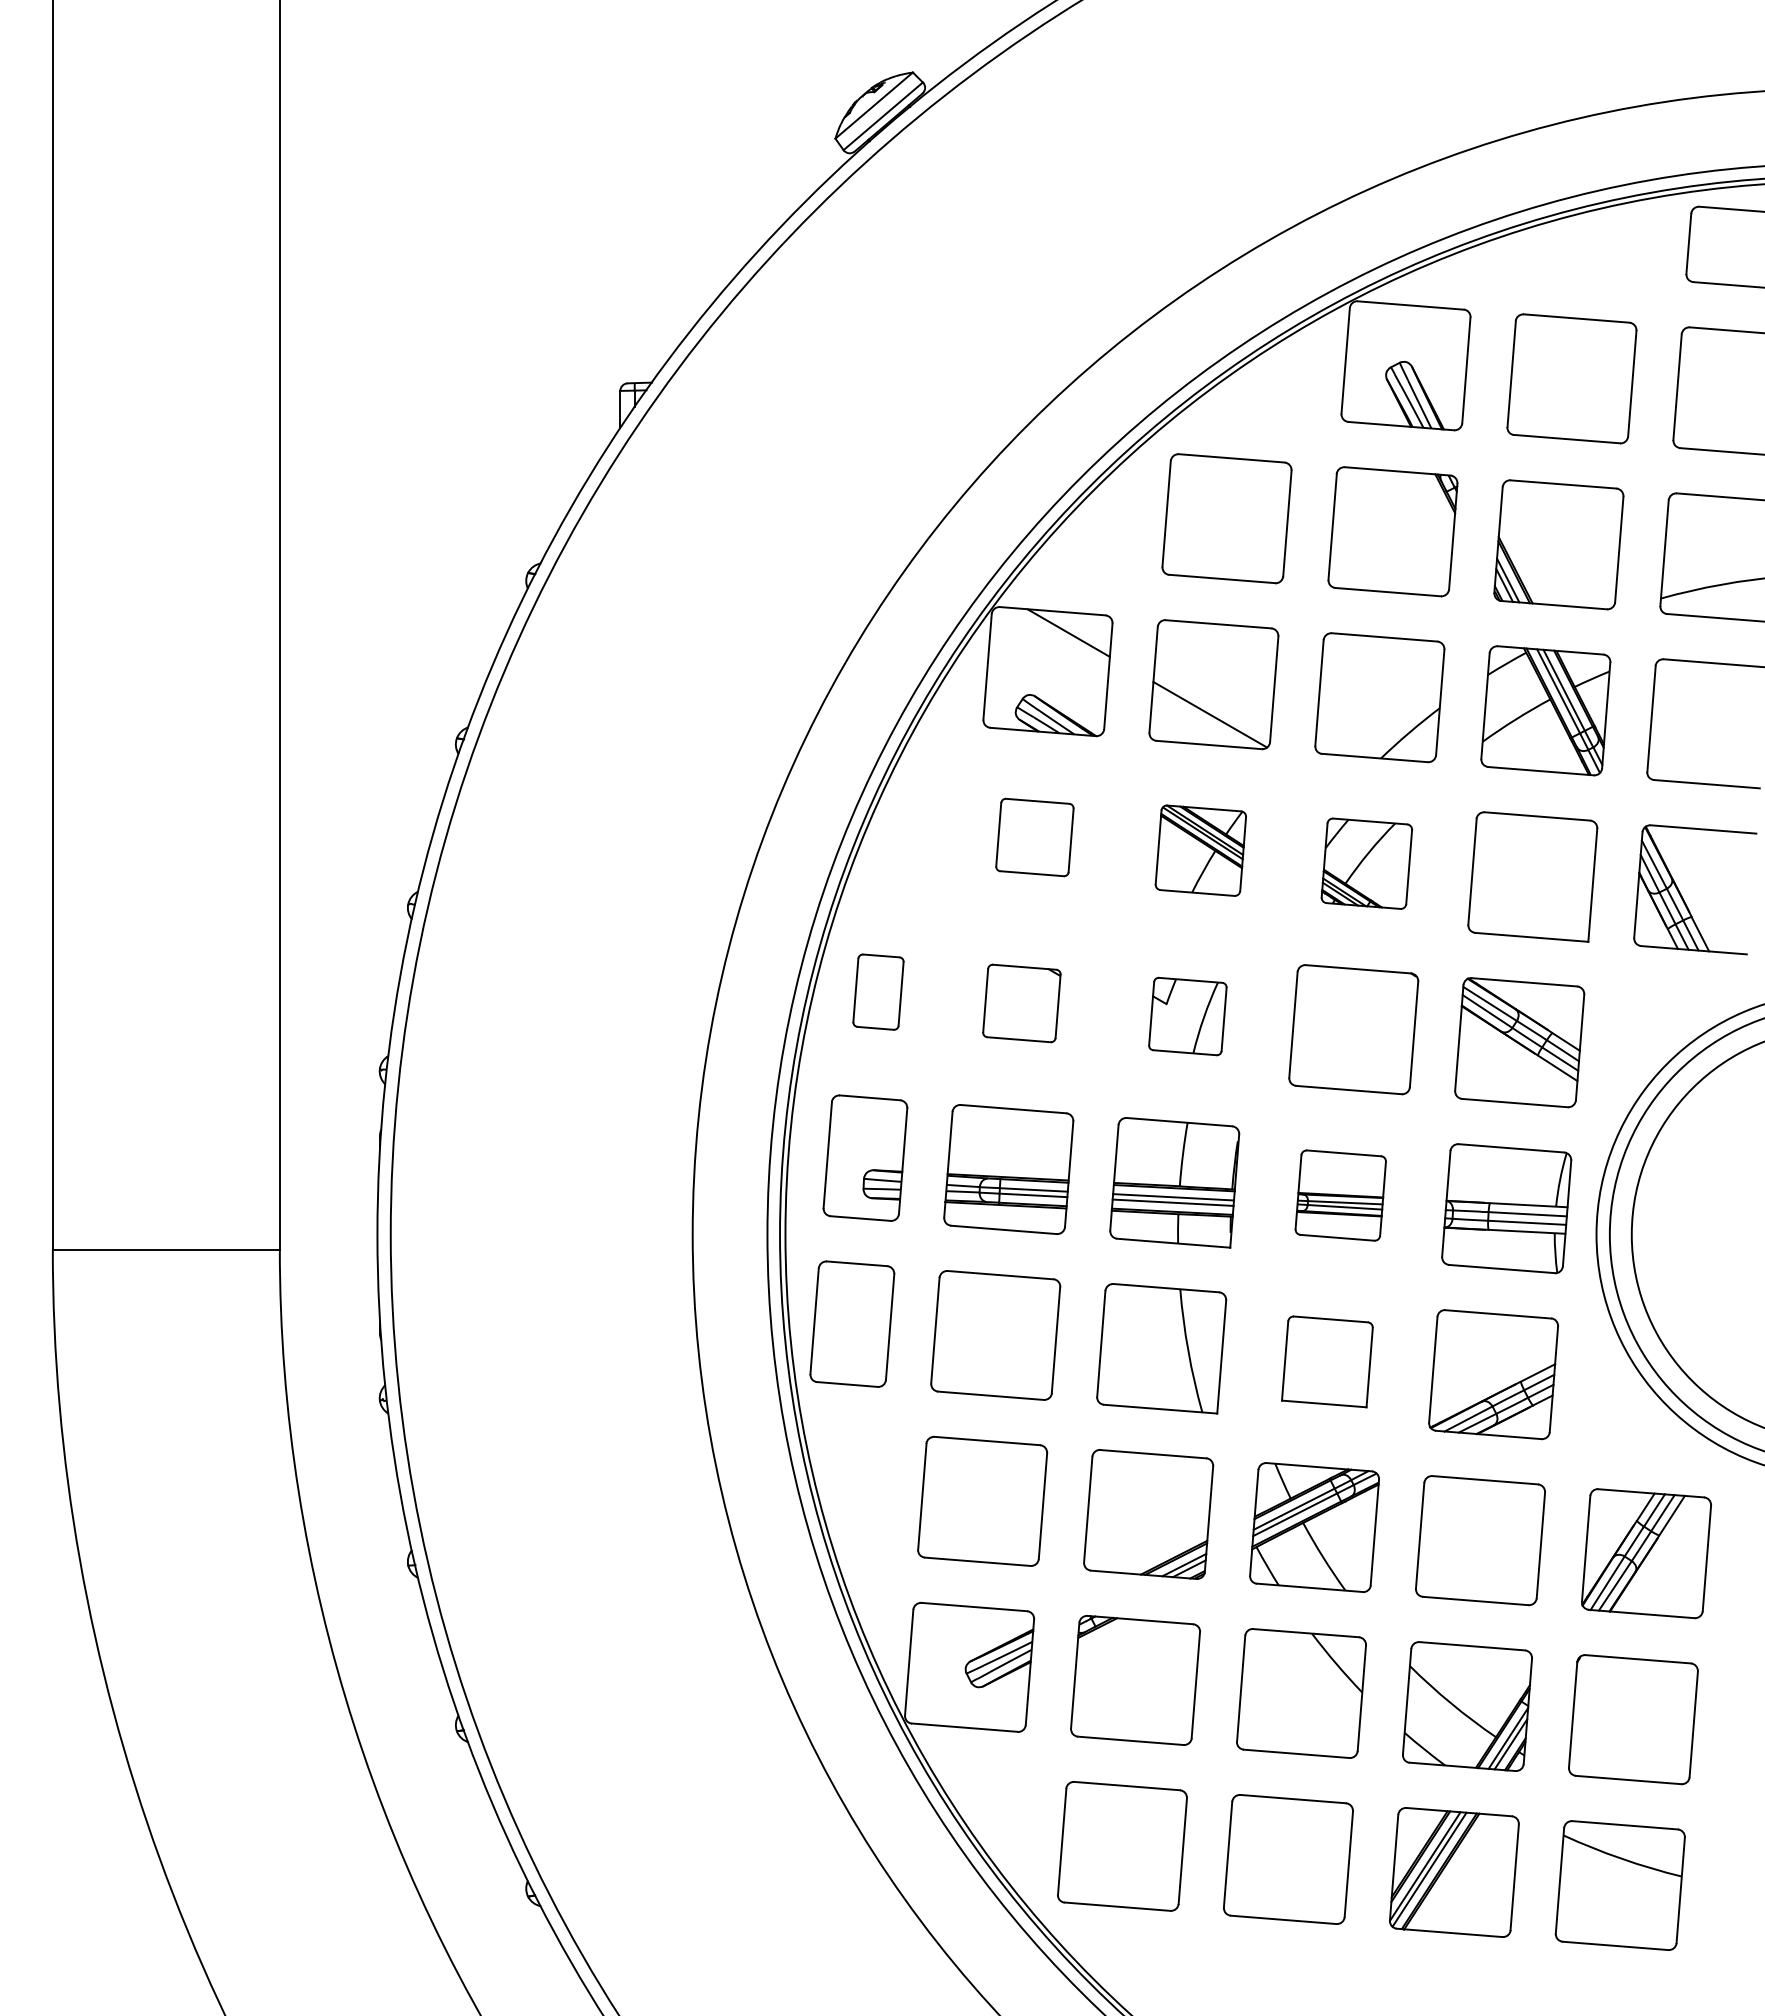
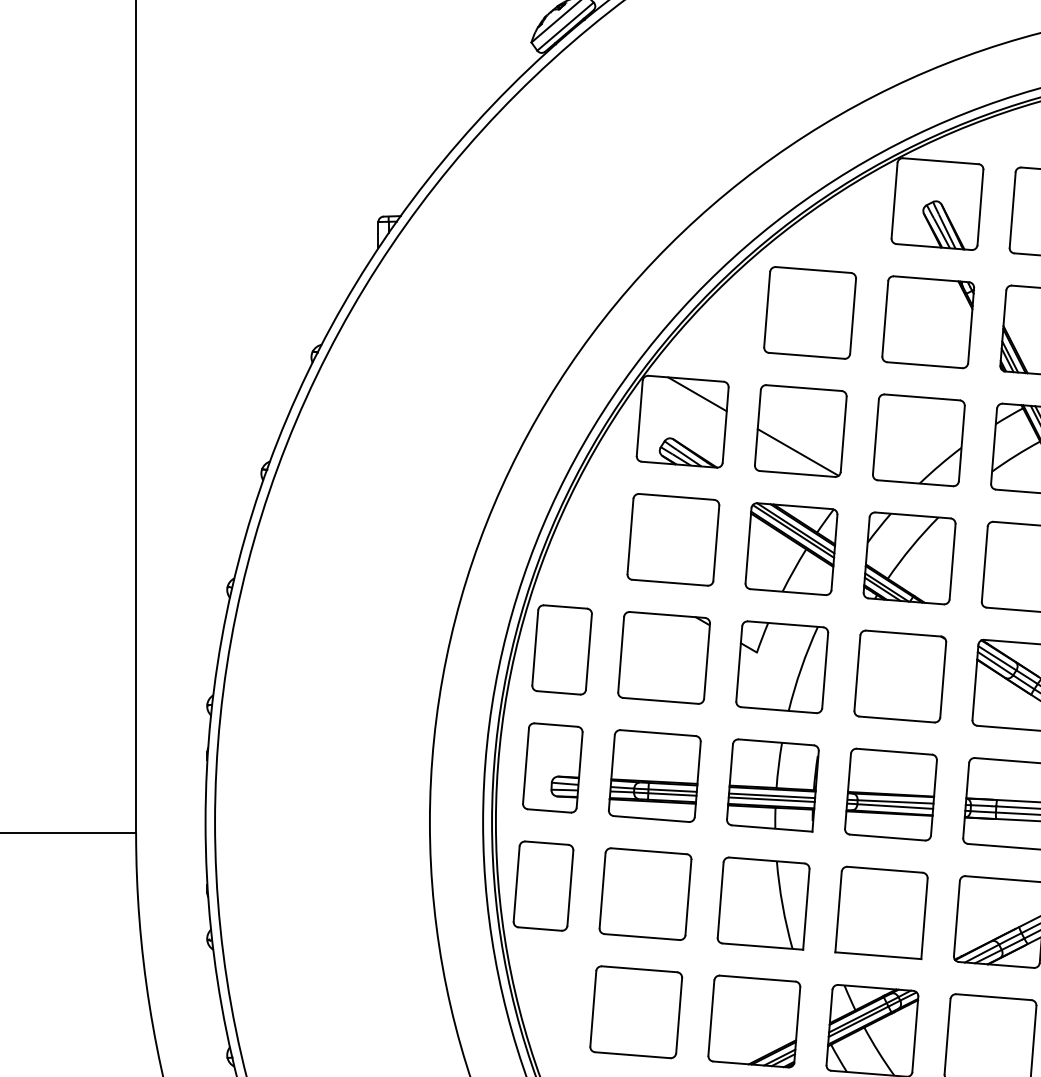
part: (1034, 837) -> (673, 539), size x1.67
part: (1200, 850) -> (791, 549), size x1.43
part: (1366, 863) -> (909, 558), size x1.43
part: (878, 991) -> (562, 649), size x1.67
part: (1021, 1003) -> (663, 657), size x1.67
part: (1187, 1016) -> (782, 667), size x1.67
part: (1340, 1195) -> (890, 794), size x1.43
part: (1327, 1361) -> (881, 912), size x1.43

